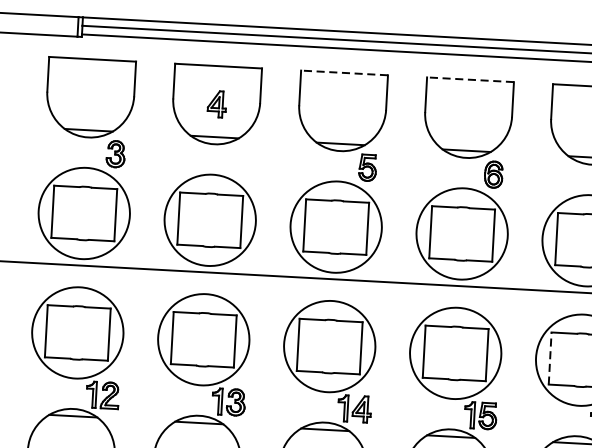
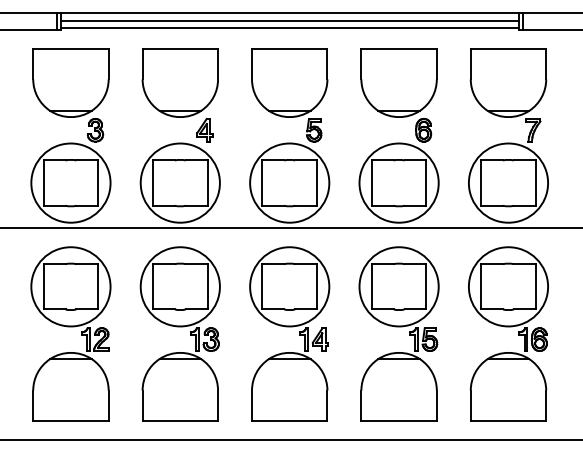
line: (344, 73) -> (289, 49), dashed -> solid
line: (470, 80) -> (399, 49), dashed -> solid
part: (216, 103) -> (204, 129), moved
line: (550, 358) -> (481, 286), dashed -> solid

